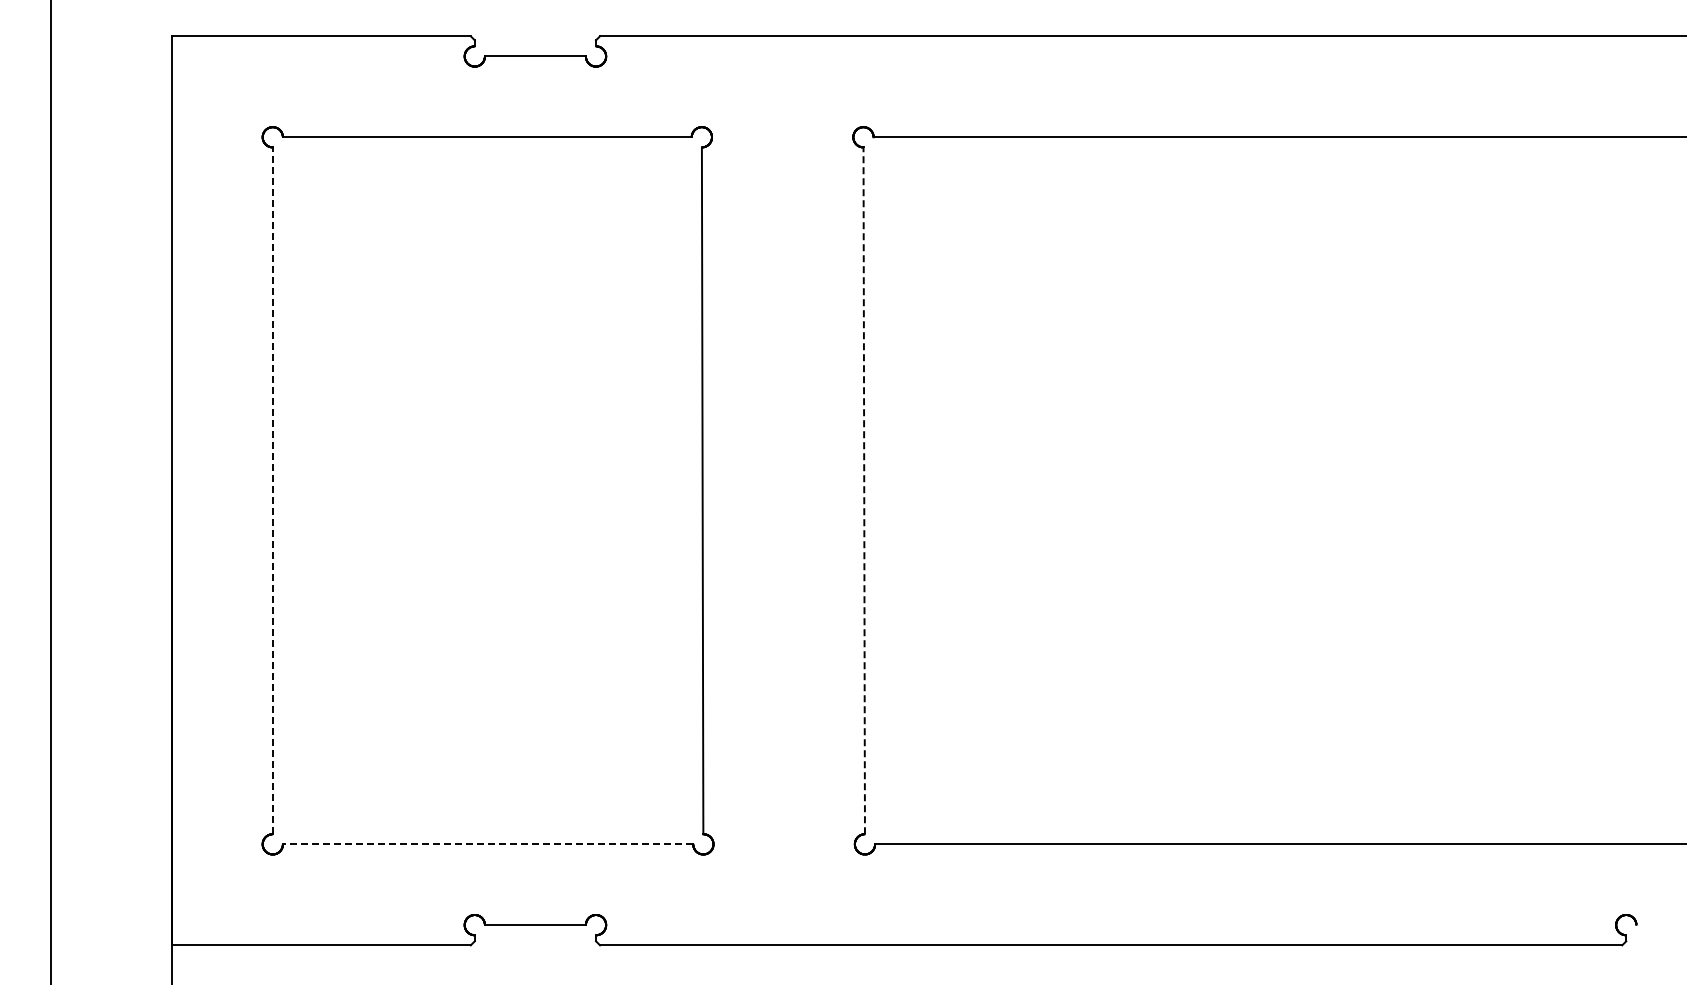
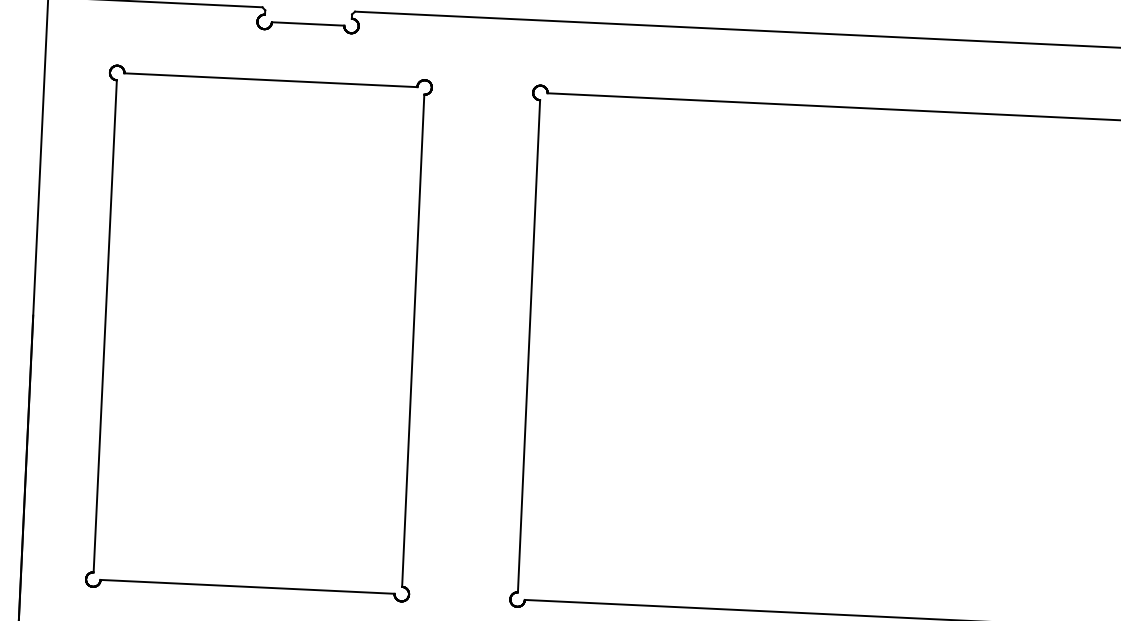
line: (272, 490) -> (105, 326), dashed -> solid
line: (864, 490) -> (529, 346), dashed -> solid
line: (487, 844) -> (247, 586), dashed -> solid

